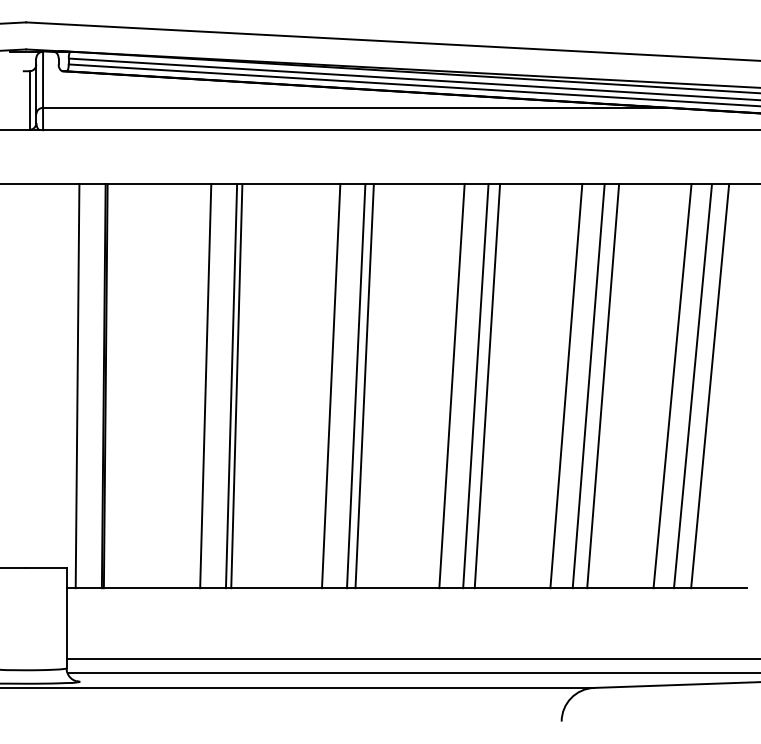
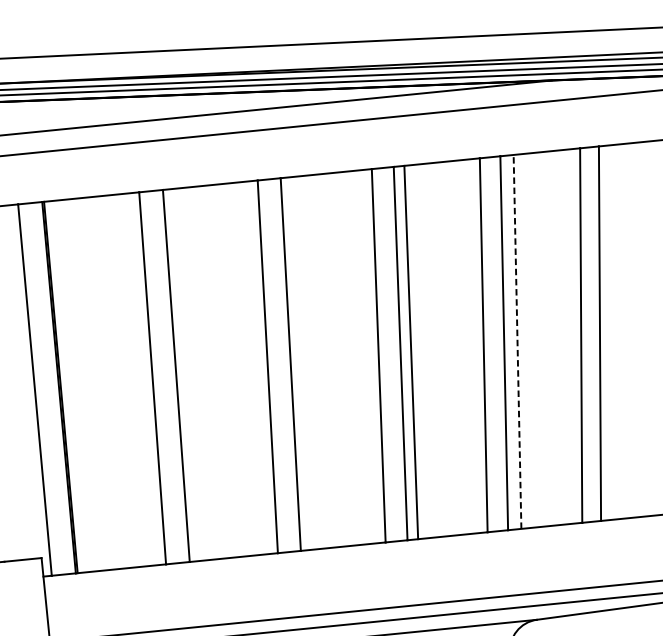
line: (236, 386) -> (180, 375), removed
line: (364, 386) -> (298, 364), removed
line: (603, 386) -> (517, 342), solid -> dashed
line: (710, 386) -> (616, 332), removed

